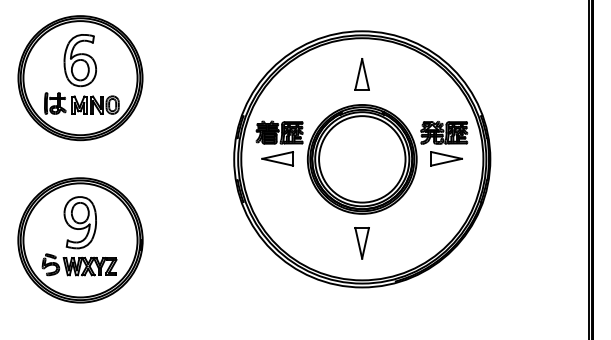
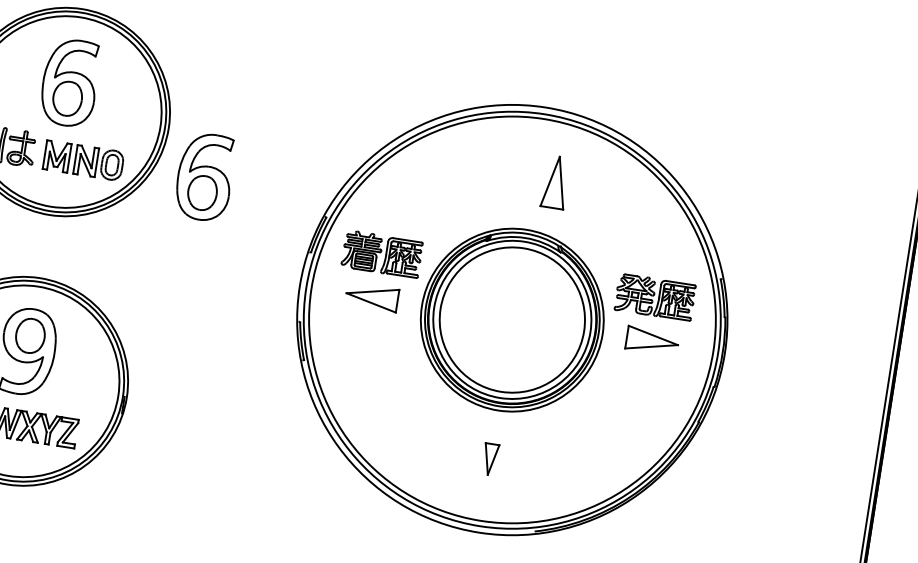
part: (361, 74) -> (554, 182), moved
part: (167, 103) -> (203, 176), added
part: (361, 243) -> (489, 459), size x0.6

